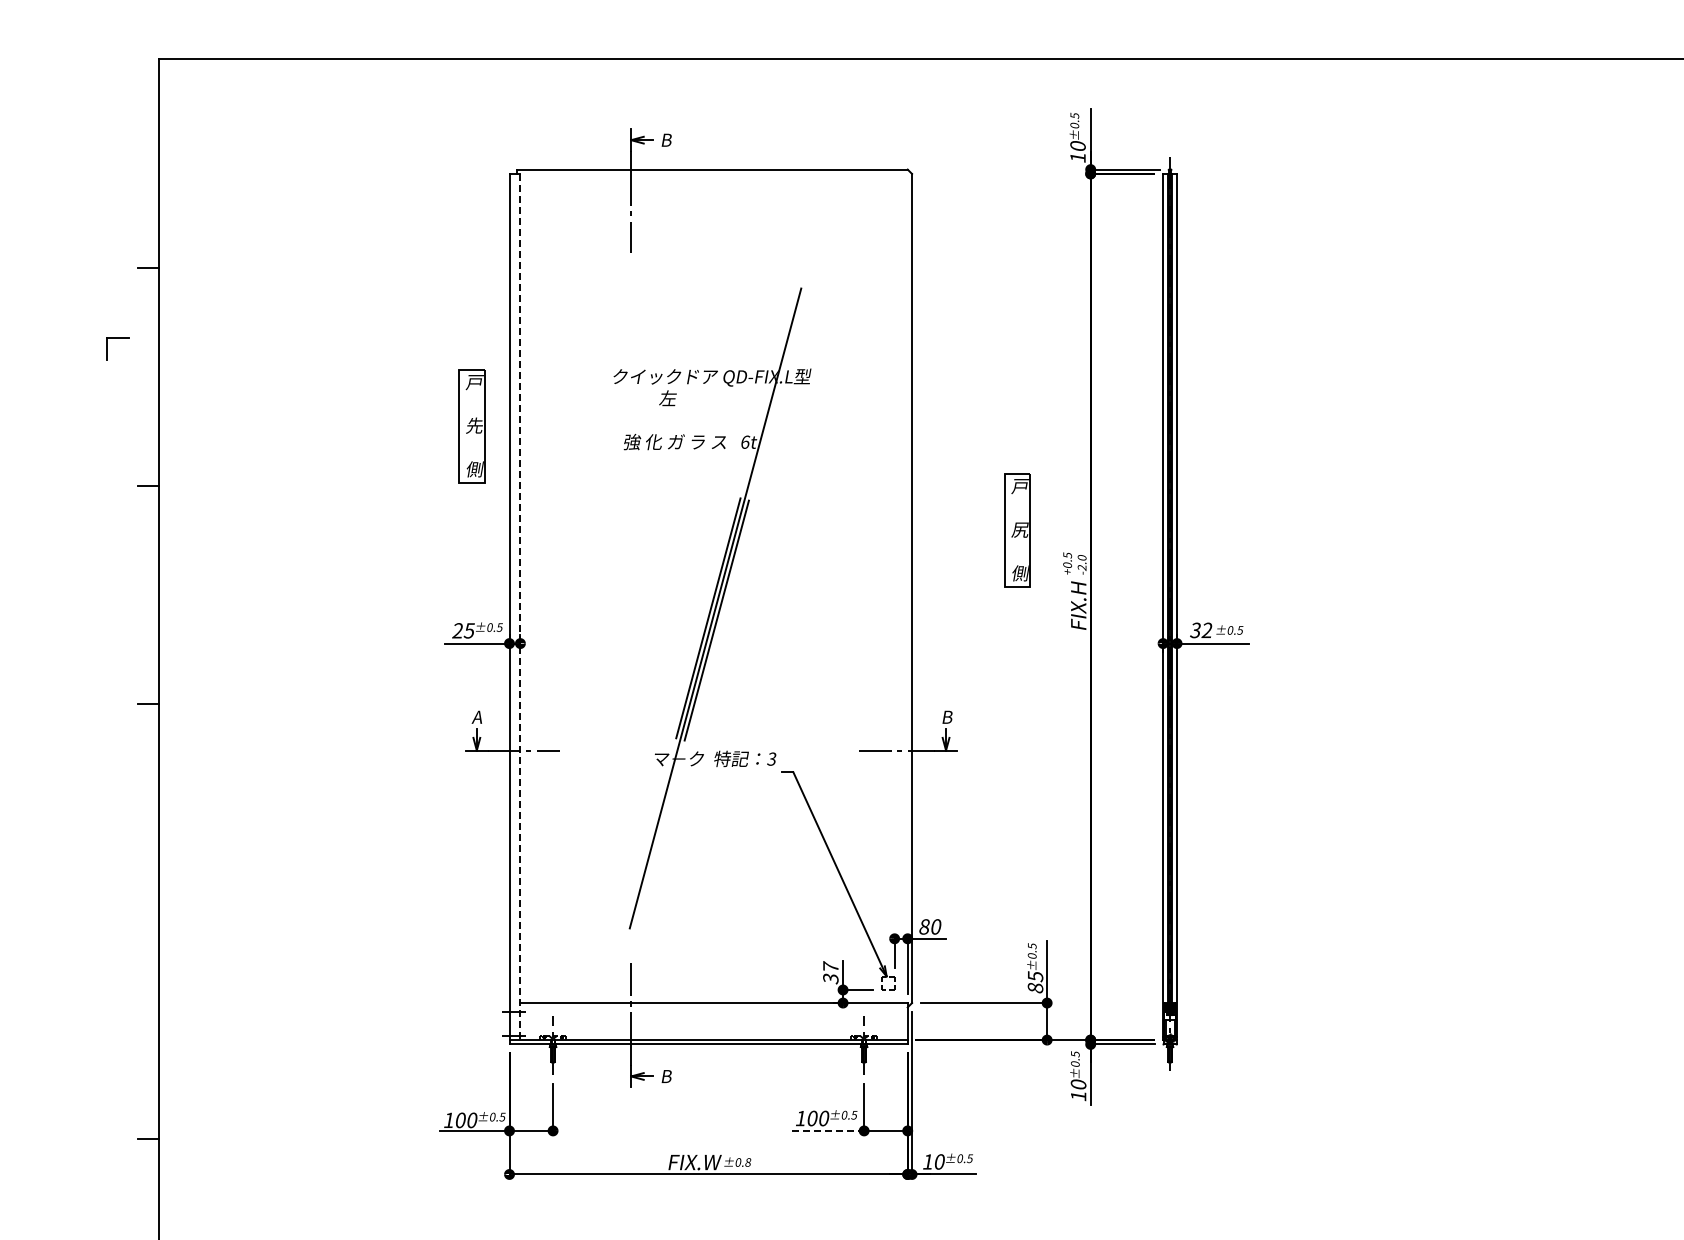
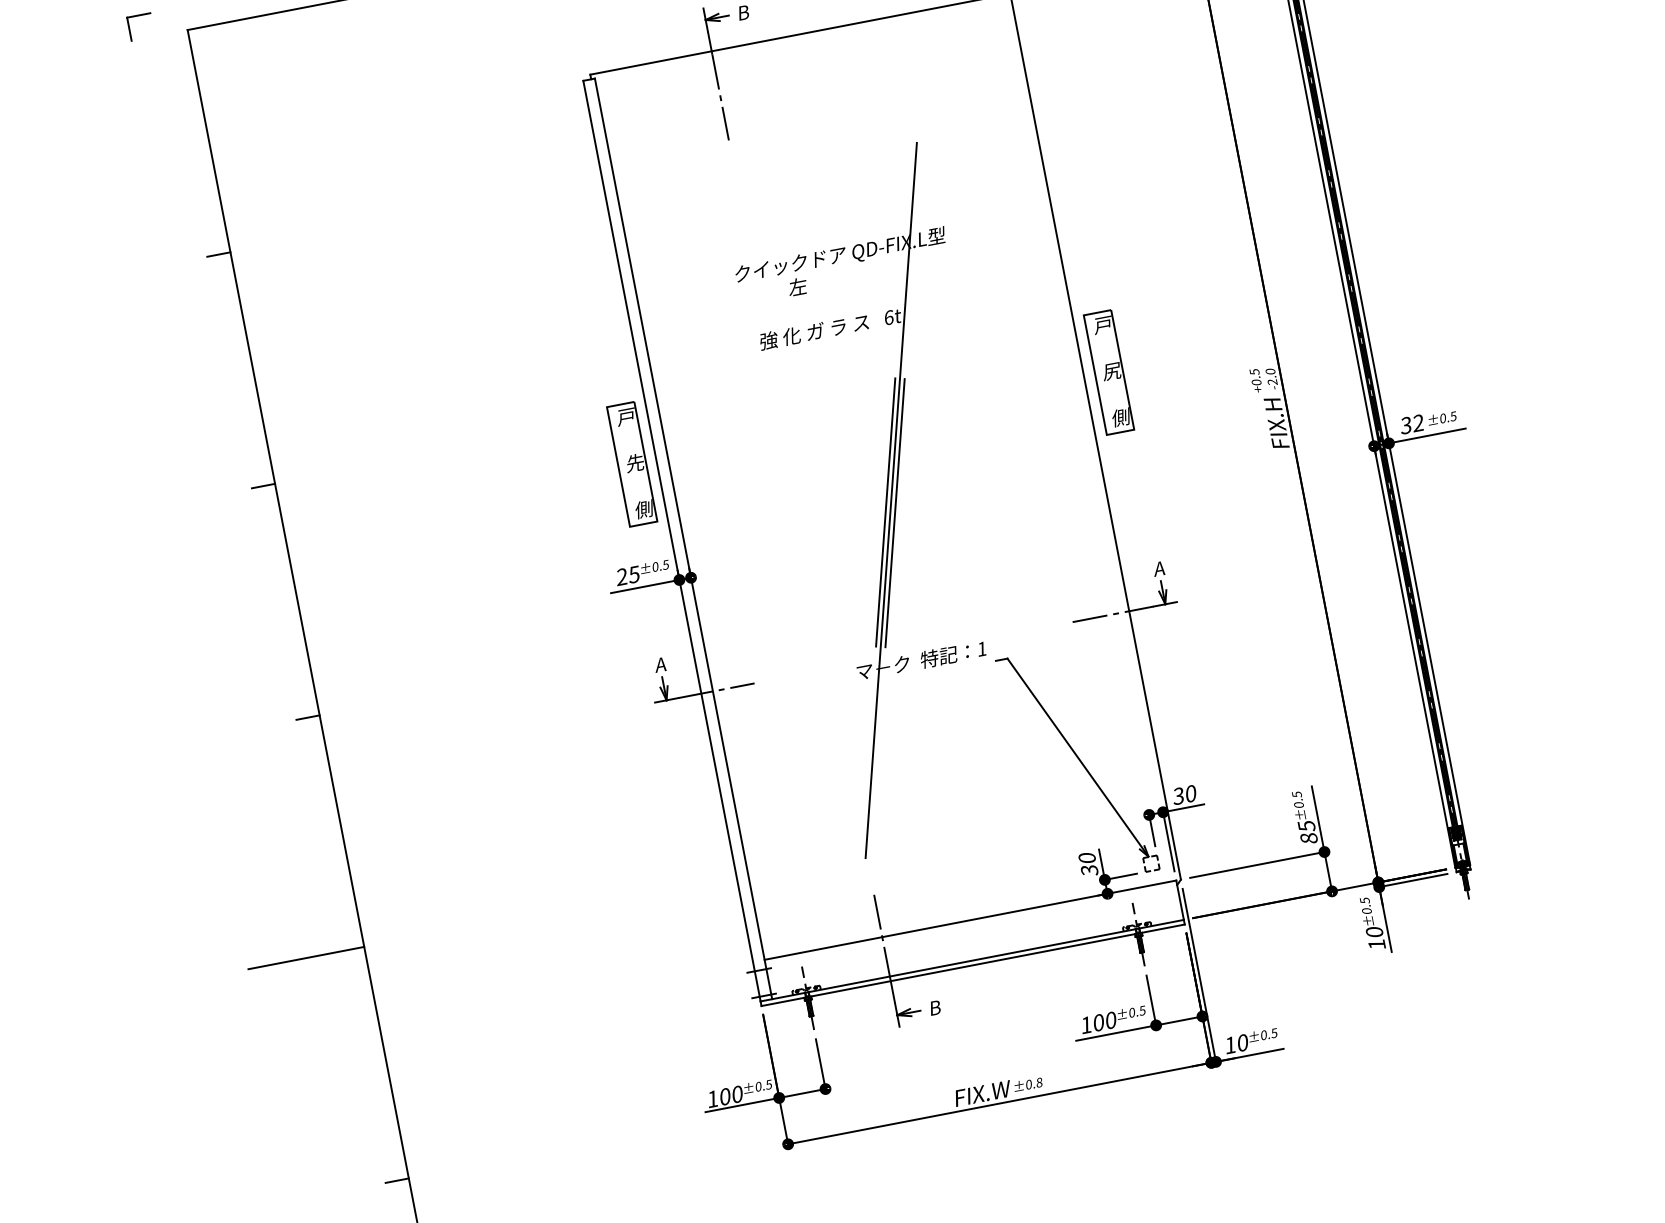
part: (117, 338) -> (138, 16), moved
part: (471, 426) -> (631, 464), moved
part: (1017, 530) -> (1109, 372), moved
line: (520, 607) -> (683, 539), dashed -> solid
text: (946, 716) -> (1158, 568), B -> A
text: (771, 758) -> (981, 648), 3 -> 1
line: (104, 921) -> (305, 958), added
text: (923, 926) -> (1177, 795), 80 -> 30
text: (830, 966) -> (1086, 857), 37 -> 30
line: (826, 1130) -> (1116, 1032), dashed -> solid

